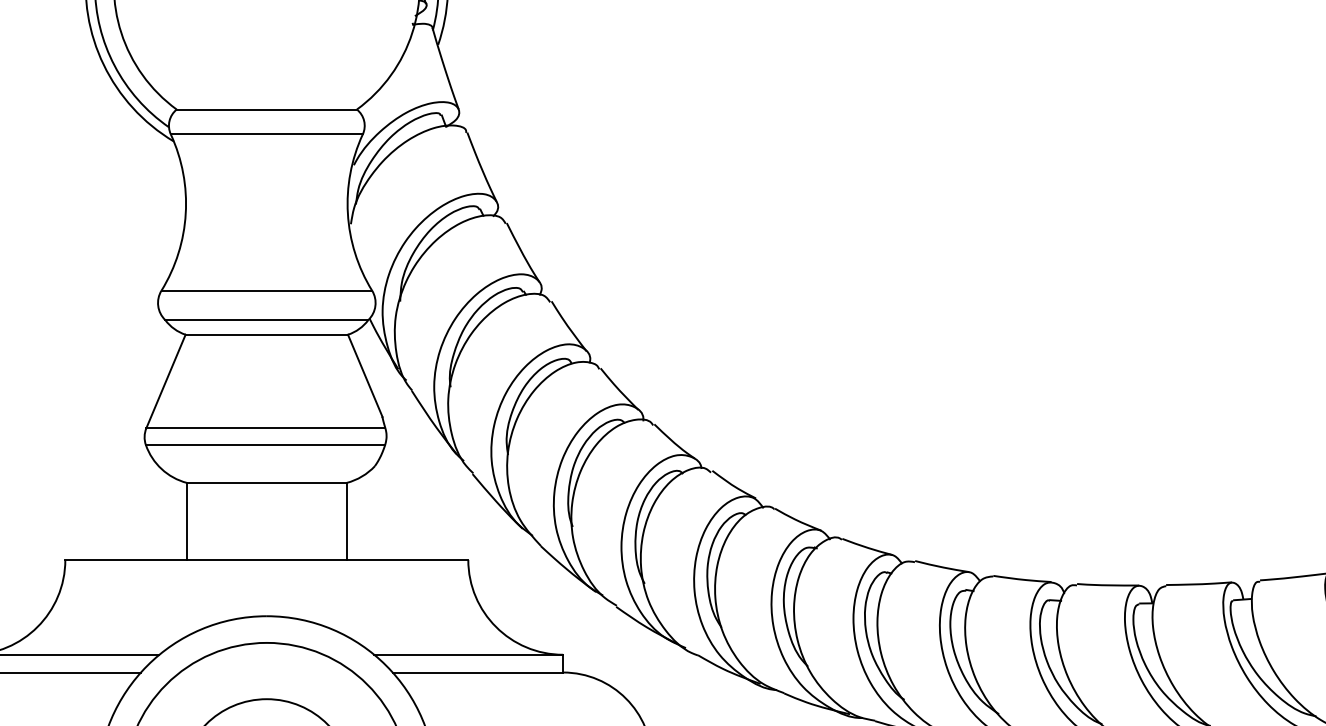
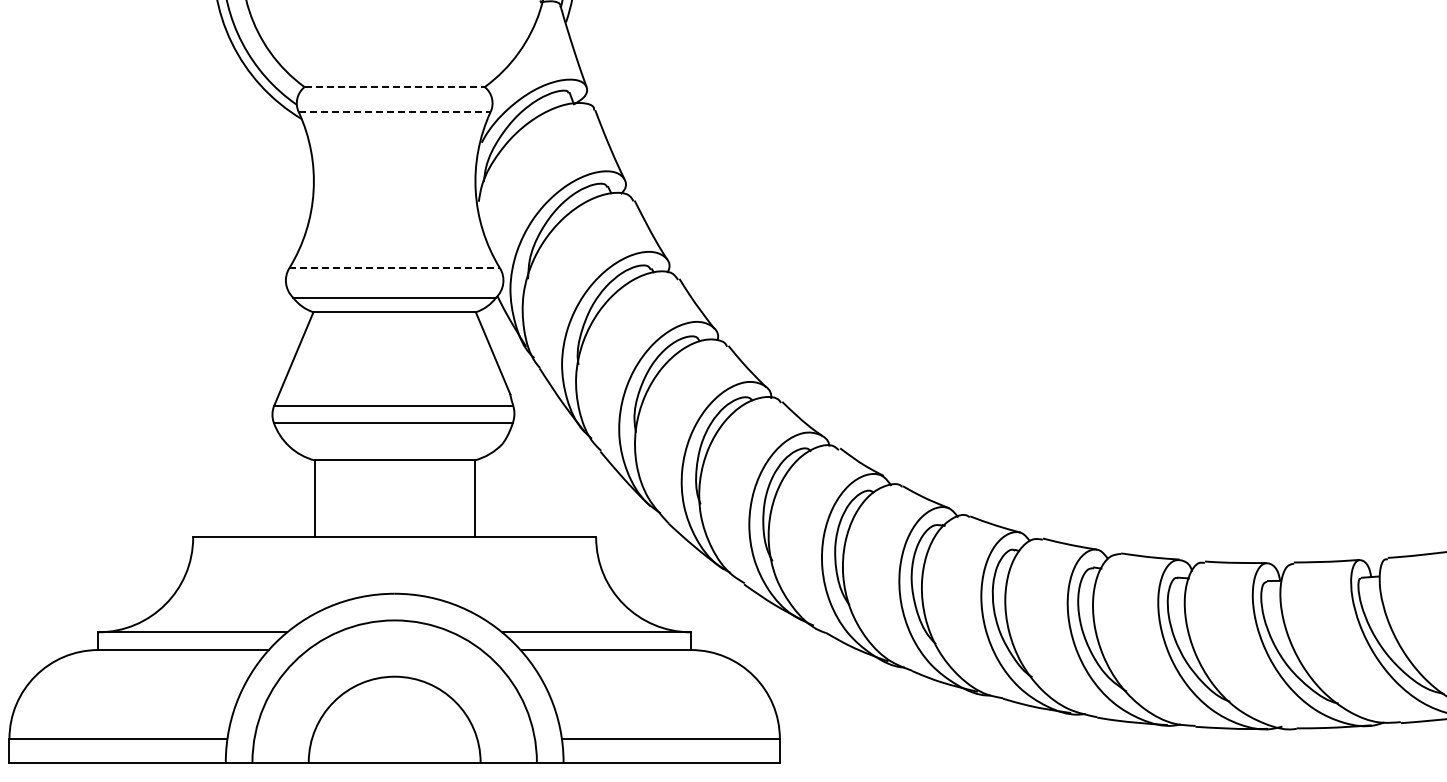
line: (267, 109) -> (395, 87), solid -> dashed
line: (267, 133) -> (395, 111), solid -> dashed
line: (267, 290) -> (395, 268), solid -> dashed

